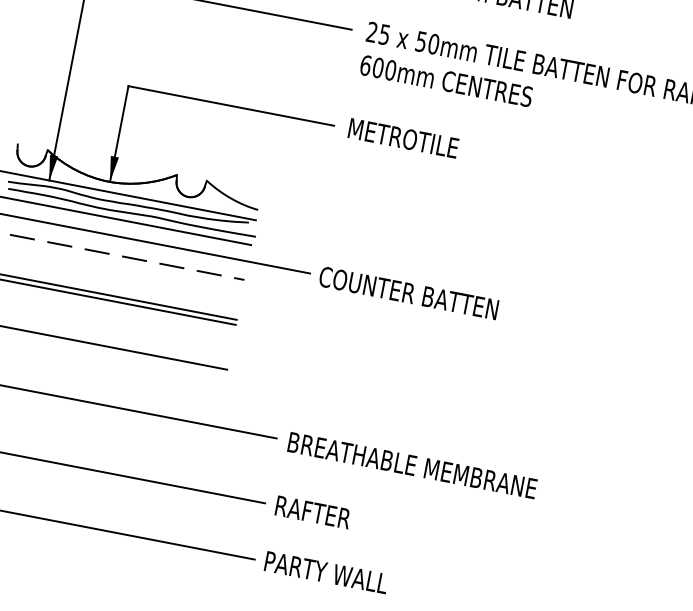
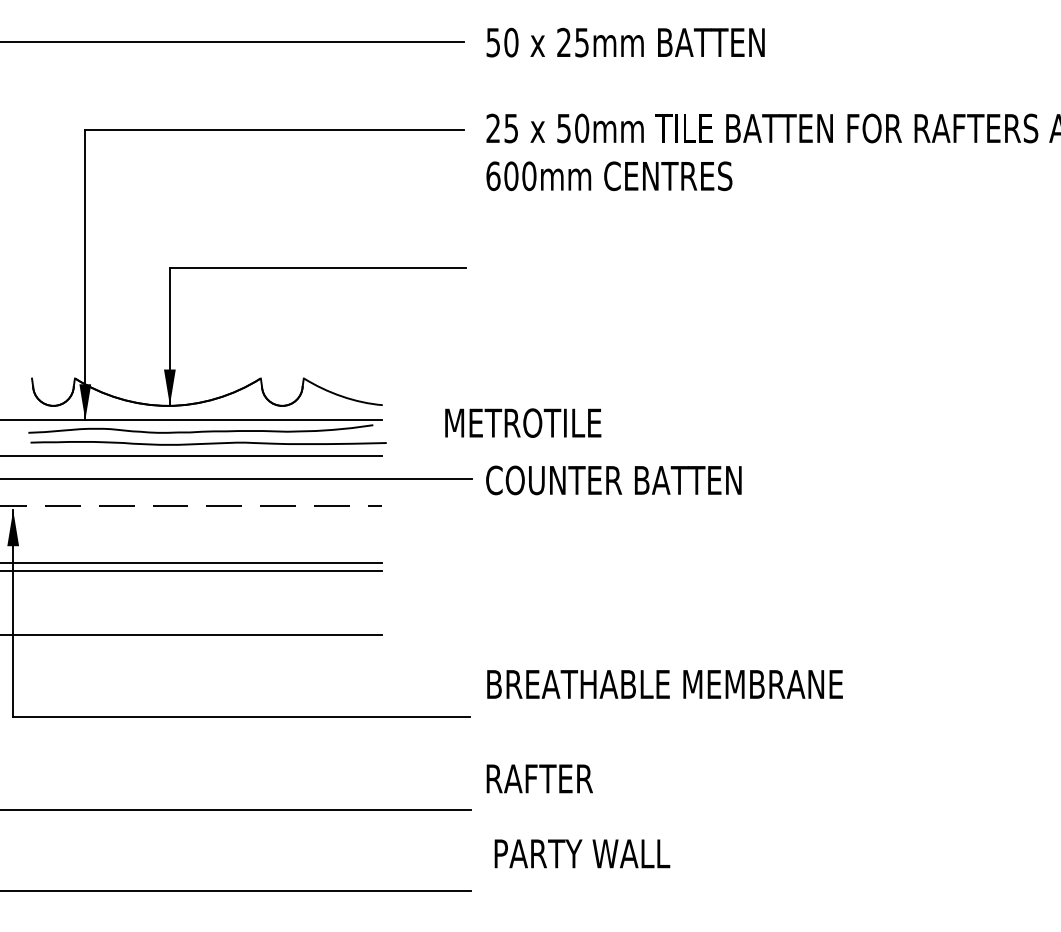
text: (403, 137) -> (523, 422), moved
text: (412, 465) -> (664, 684), moved
text: (313, 512) -> (539, 778), moved
text: (326, 572) -> (582, 853), moved

